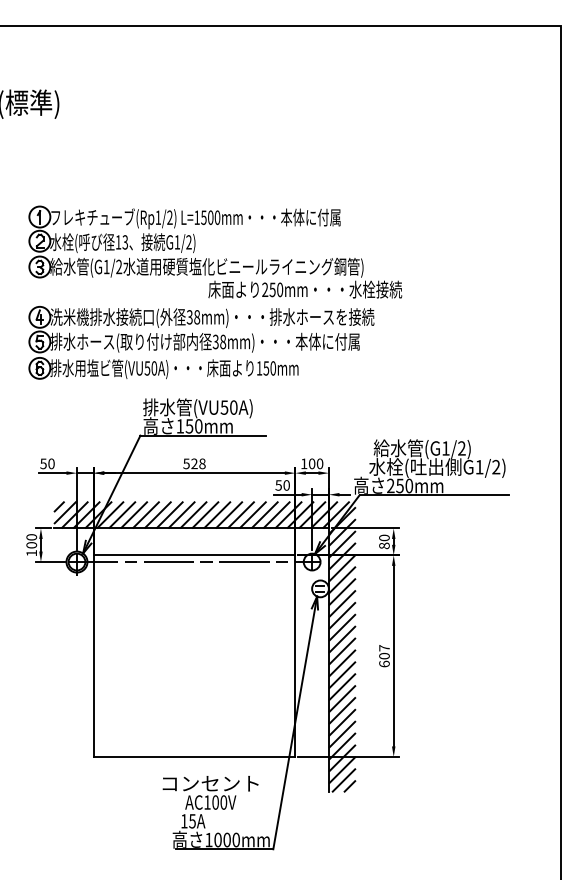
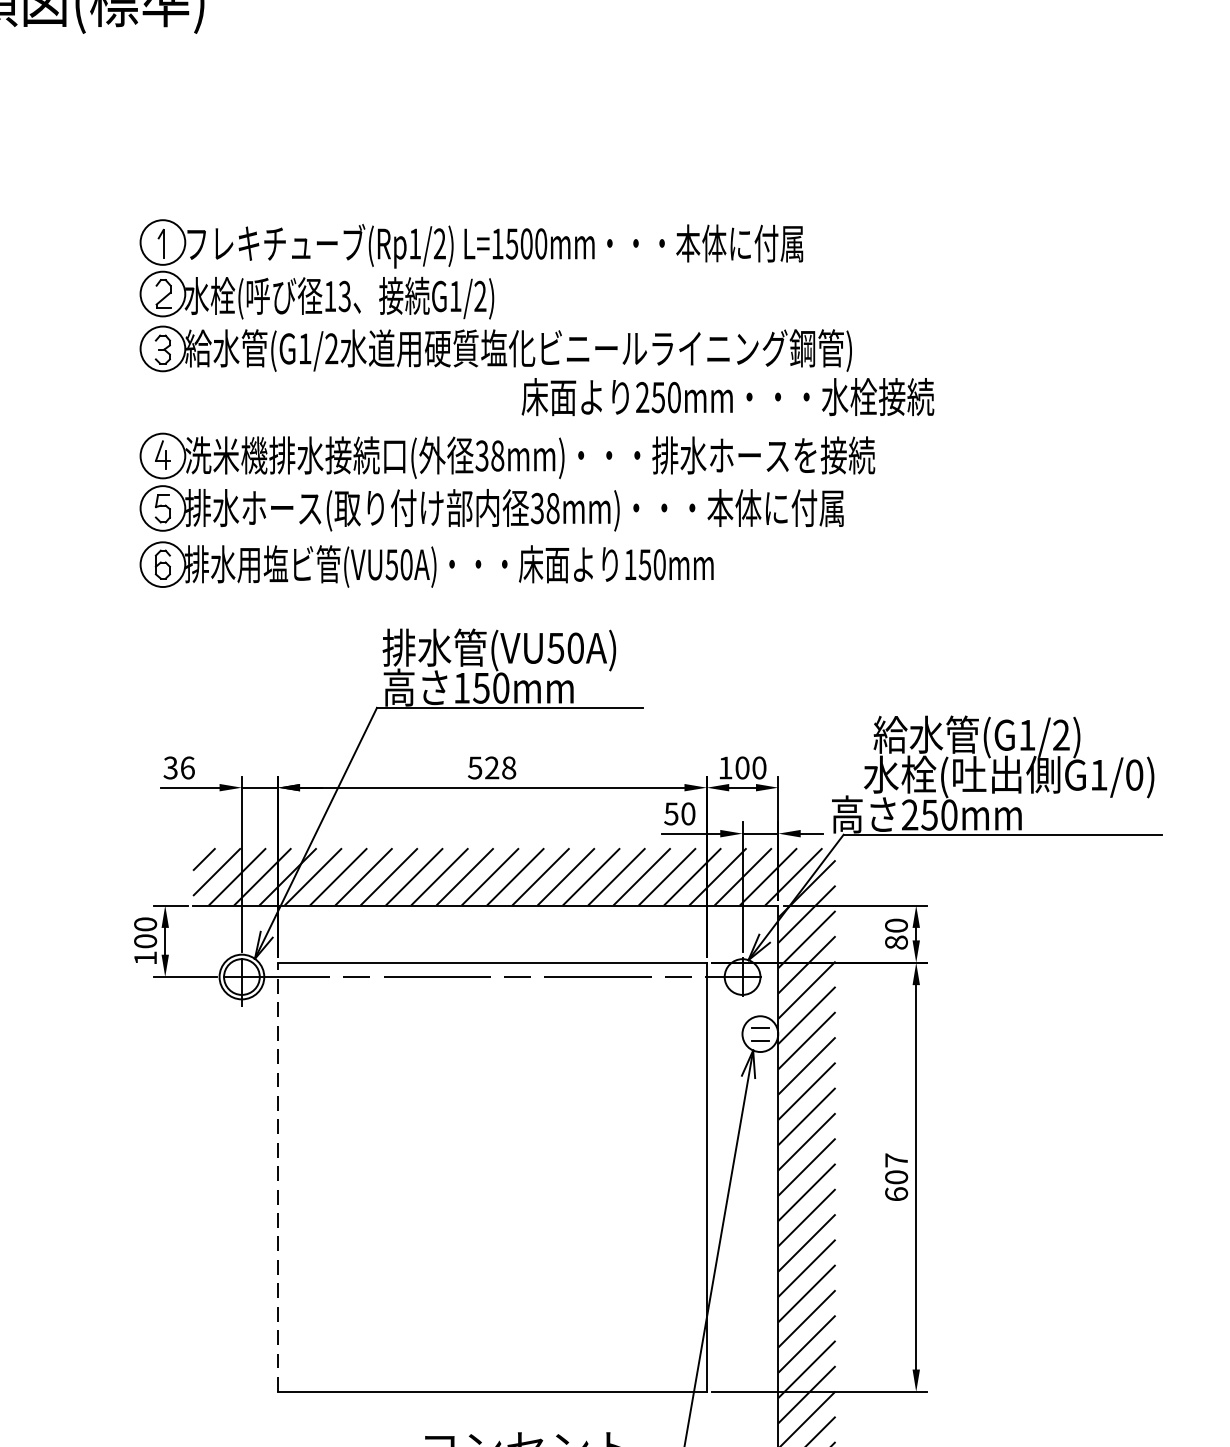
text: (47, 463) -> (179, 767), 50 -> 36
text: (496, 467) -> (1135, 775), G1/2) -> G1/0)
line: (93, 656) -> (277, 1178), solid -> dashed

